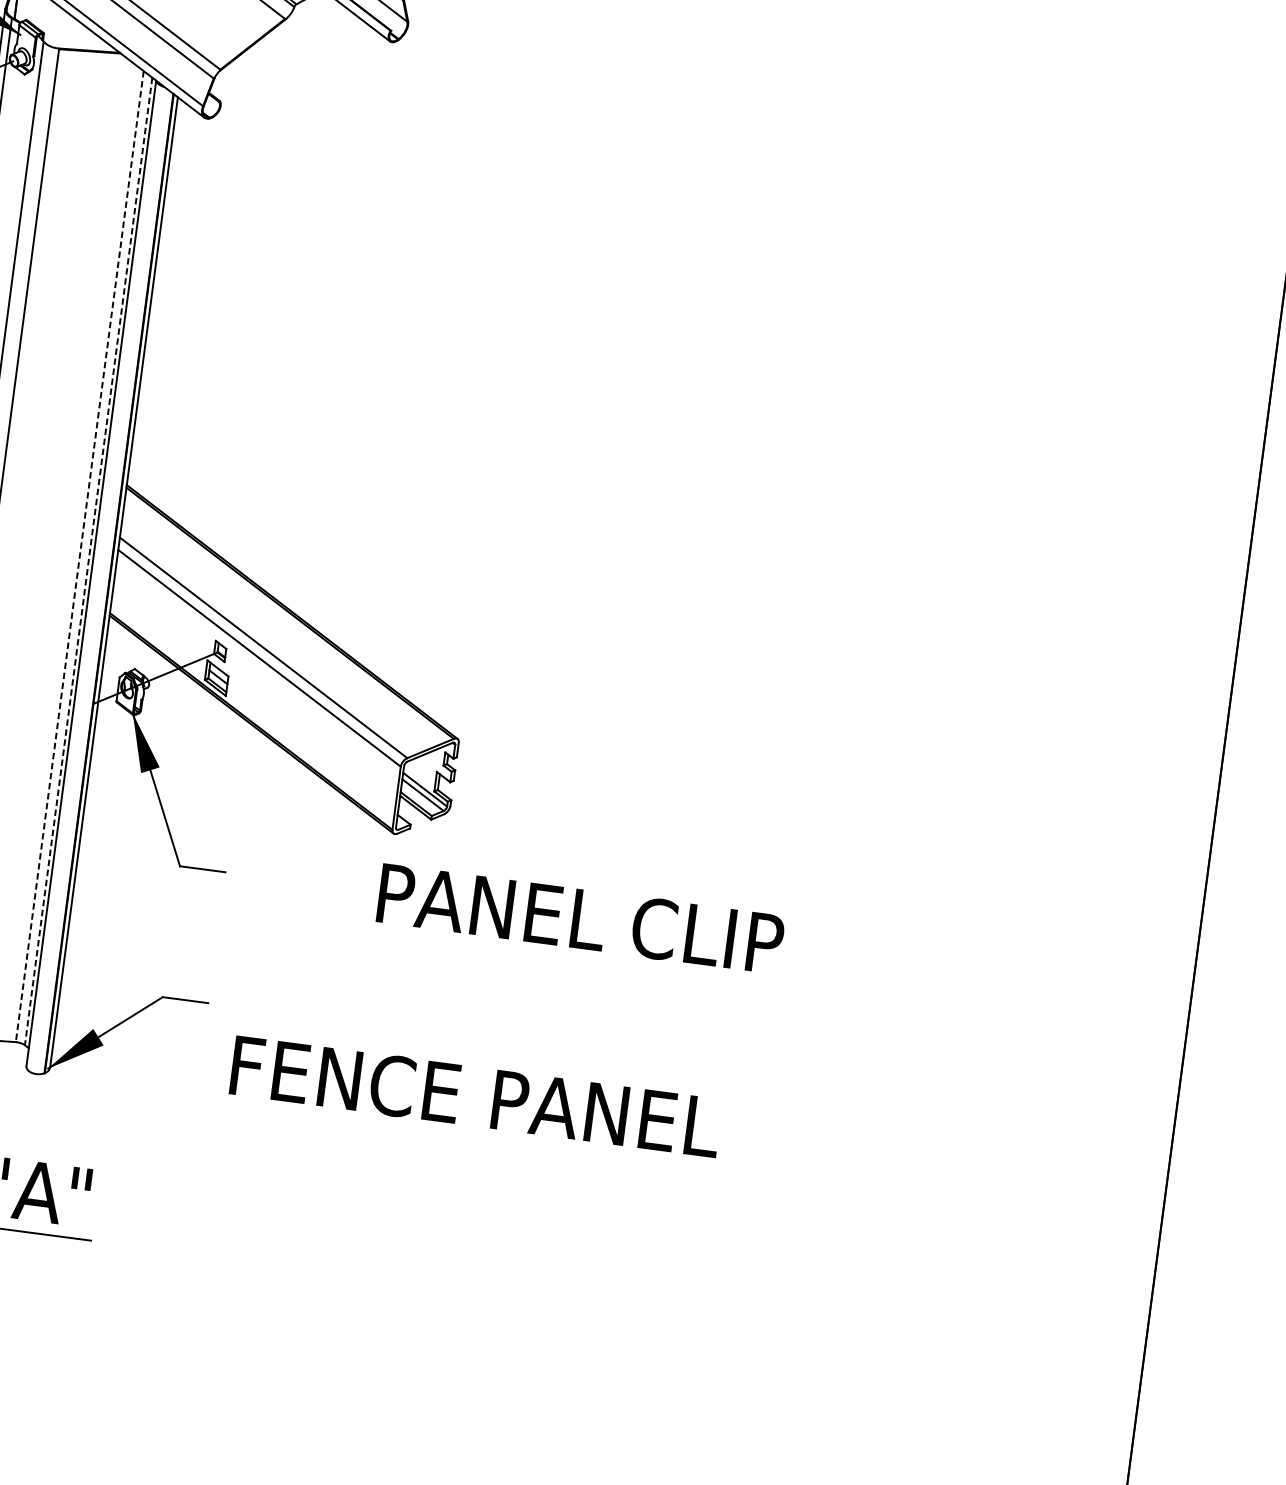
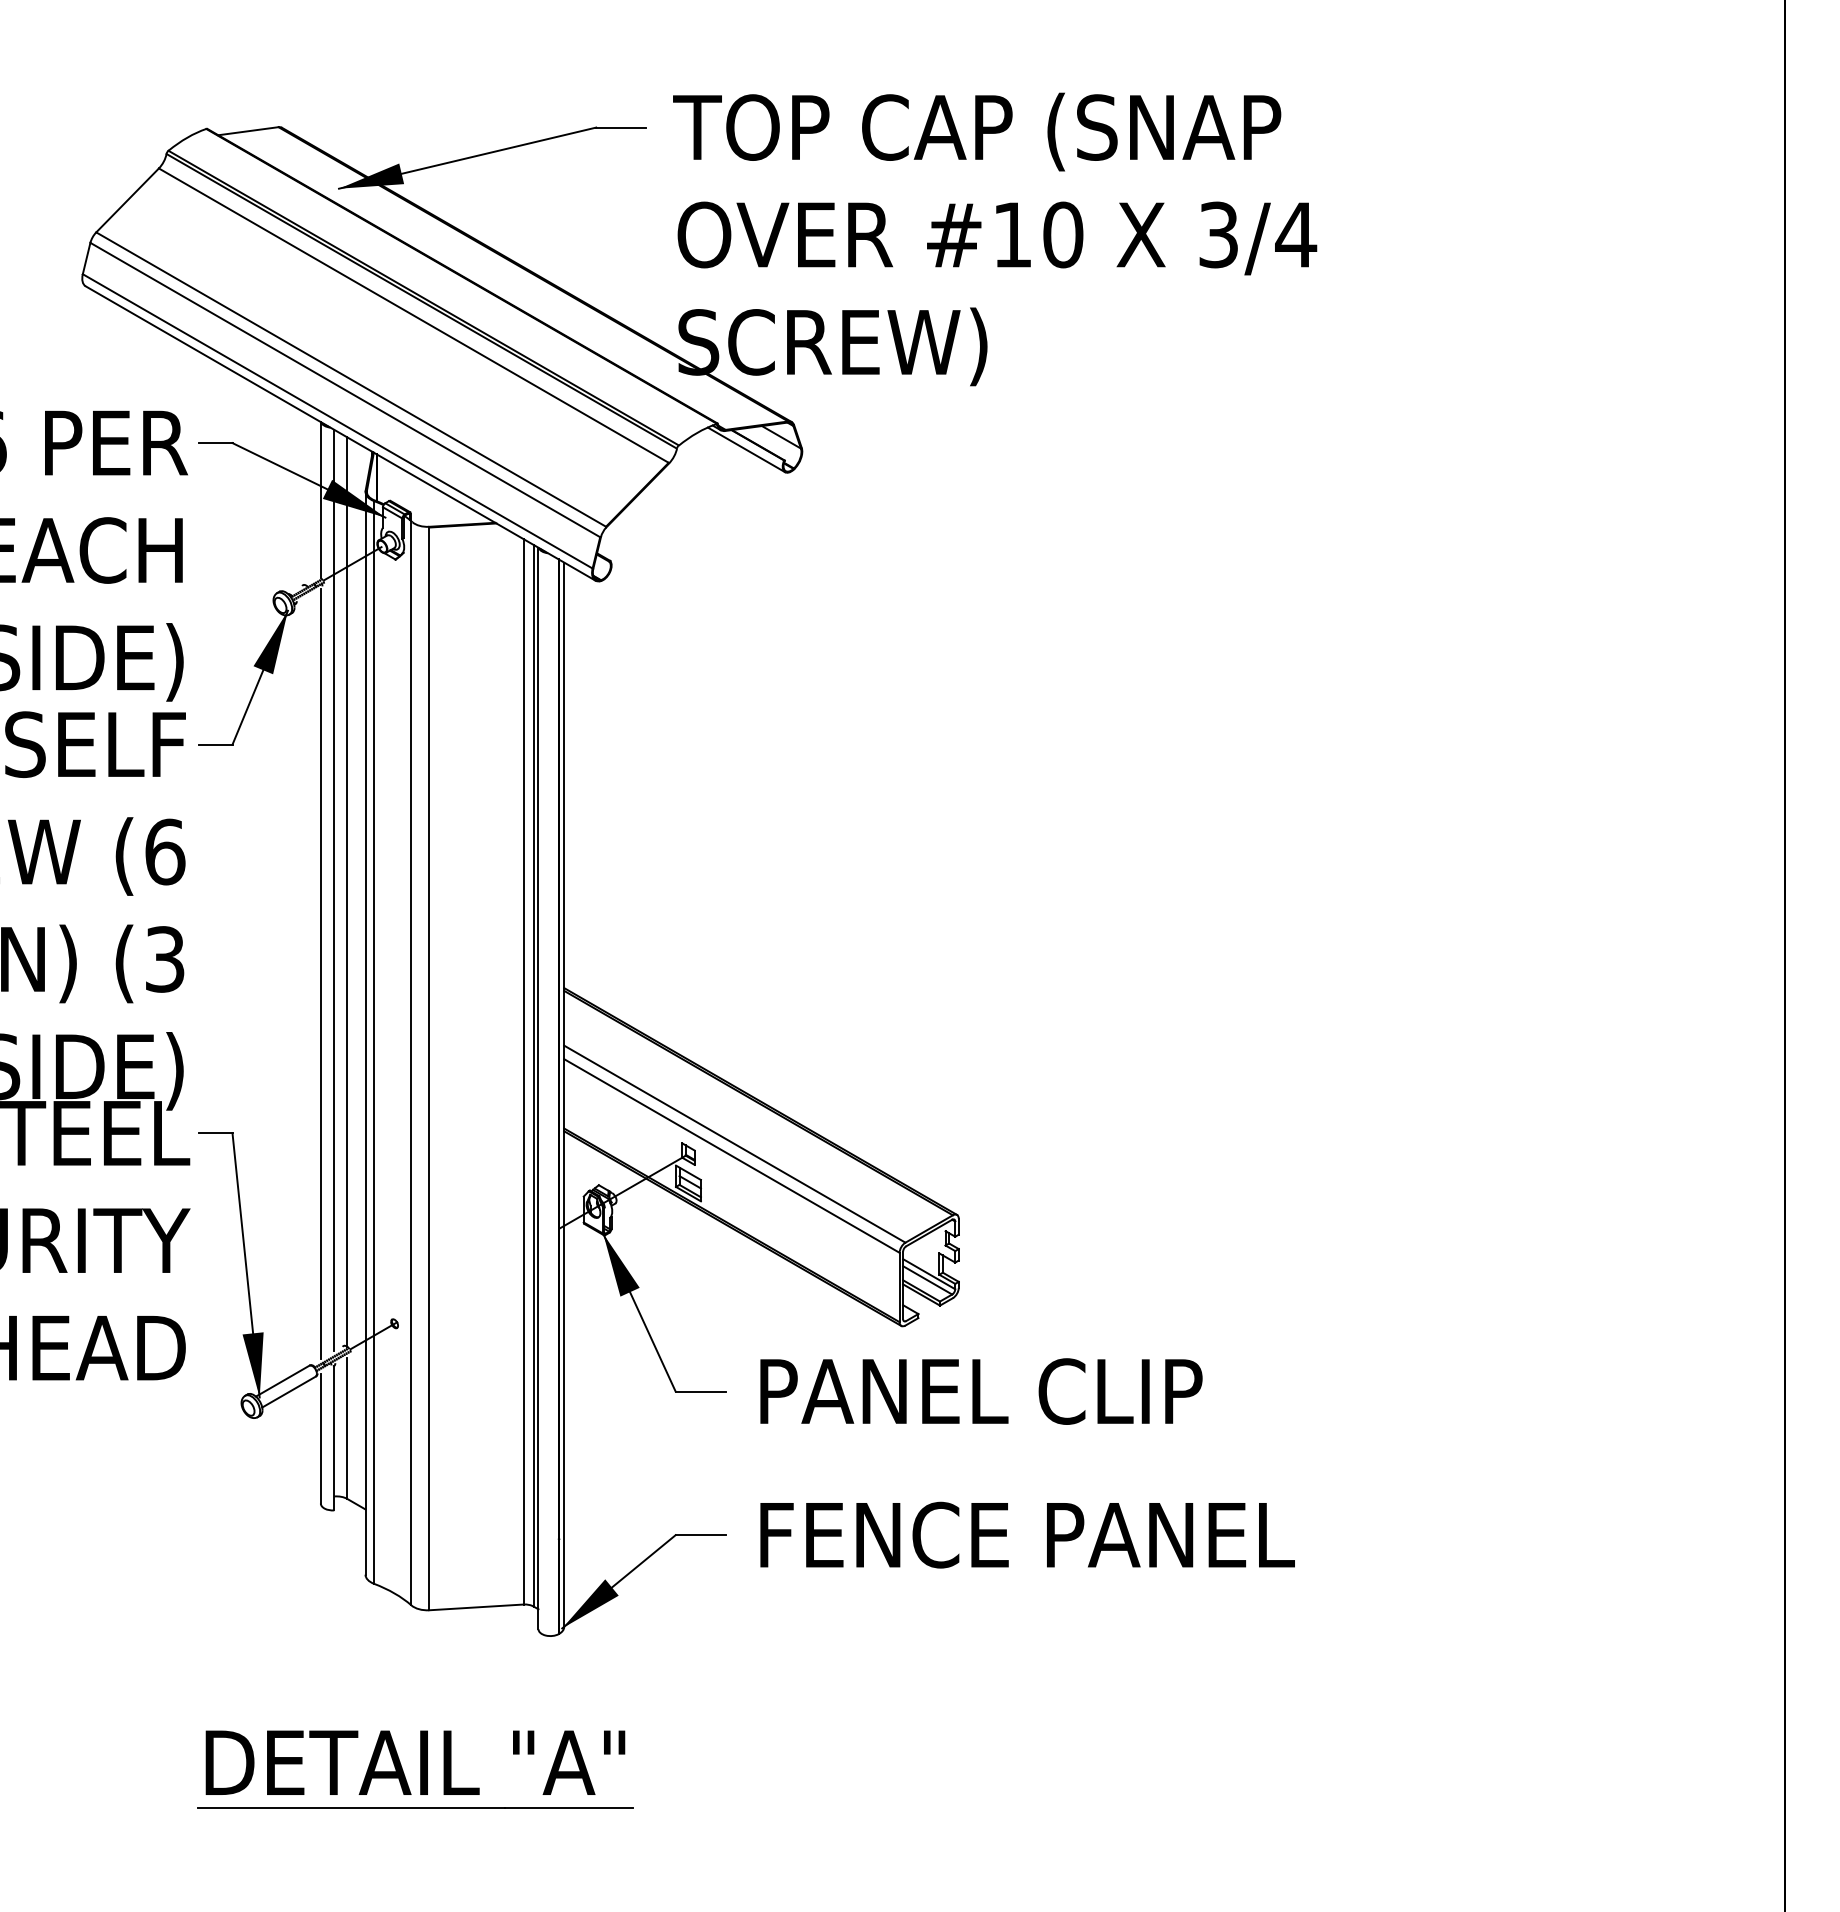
line: (79, 556) -> (523, 1071), dashed -> solid
line: (88, 561) -> (533, 1075), dashed -> solid
text: (580, 919) -> (981, 1391), moved
text: (475, 1096) -> (1027, 1534), moved

